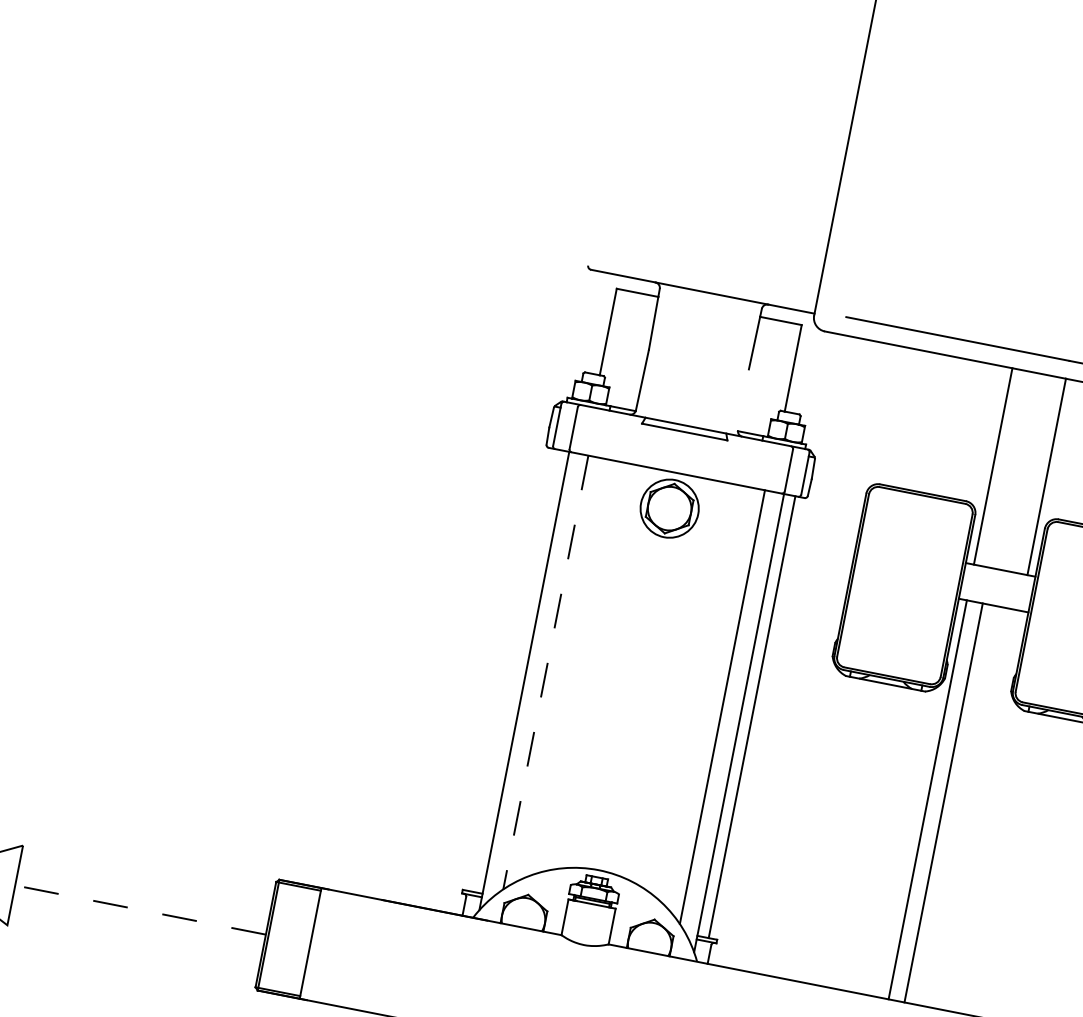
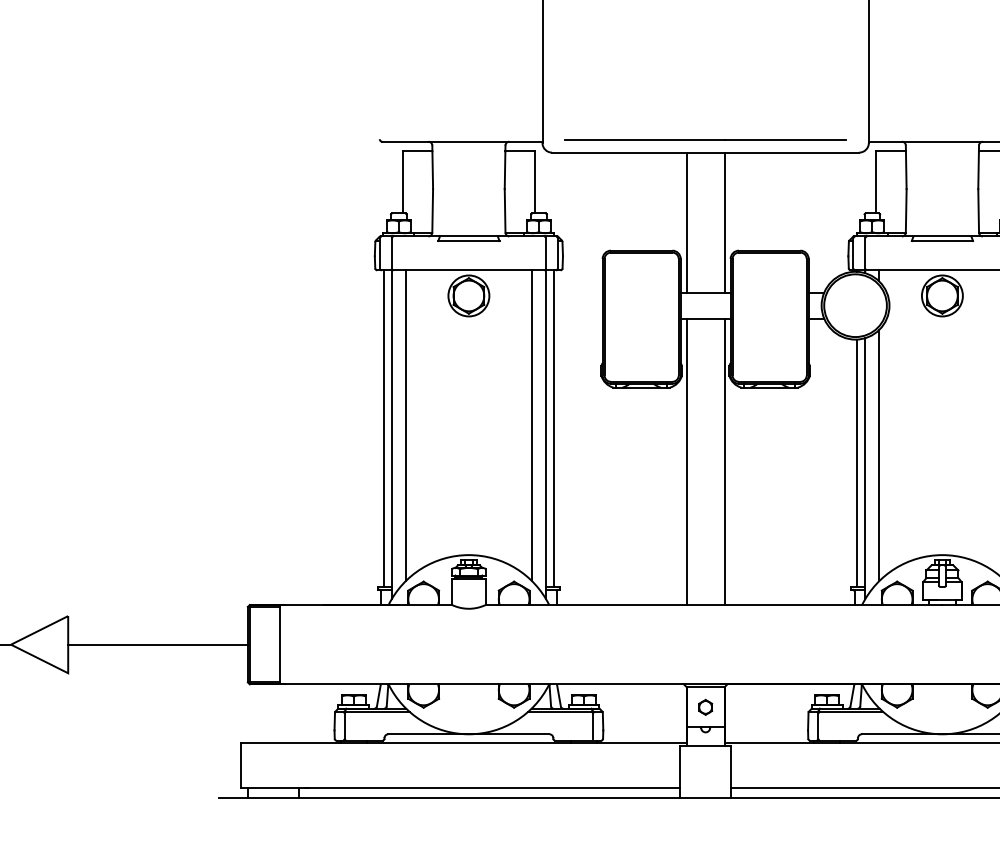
line: (742, 399) -> (504, 210), added
line: (514, 670) -> (383, 428), added
line: (545, 673) -> (405, 426), dashed -> solid
line: (942, 803) -> (724, 462), moved
line: (141, 909) -> (158, 644), dashed -> solid

